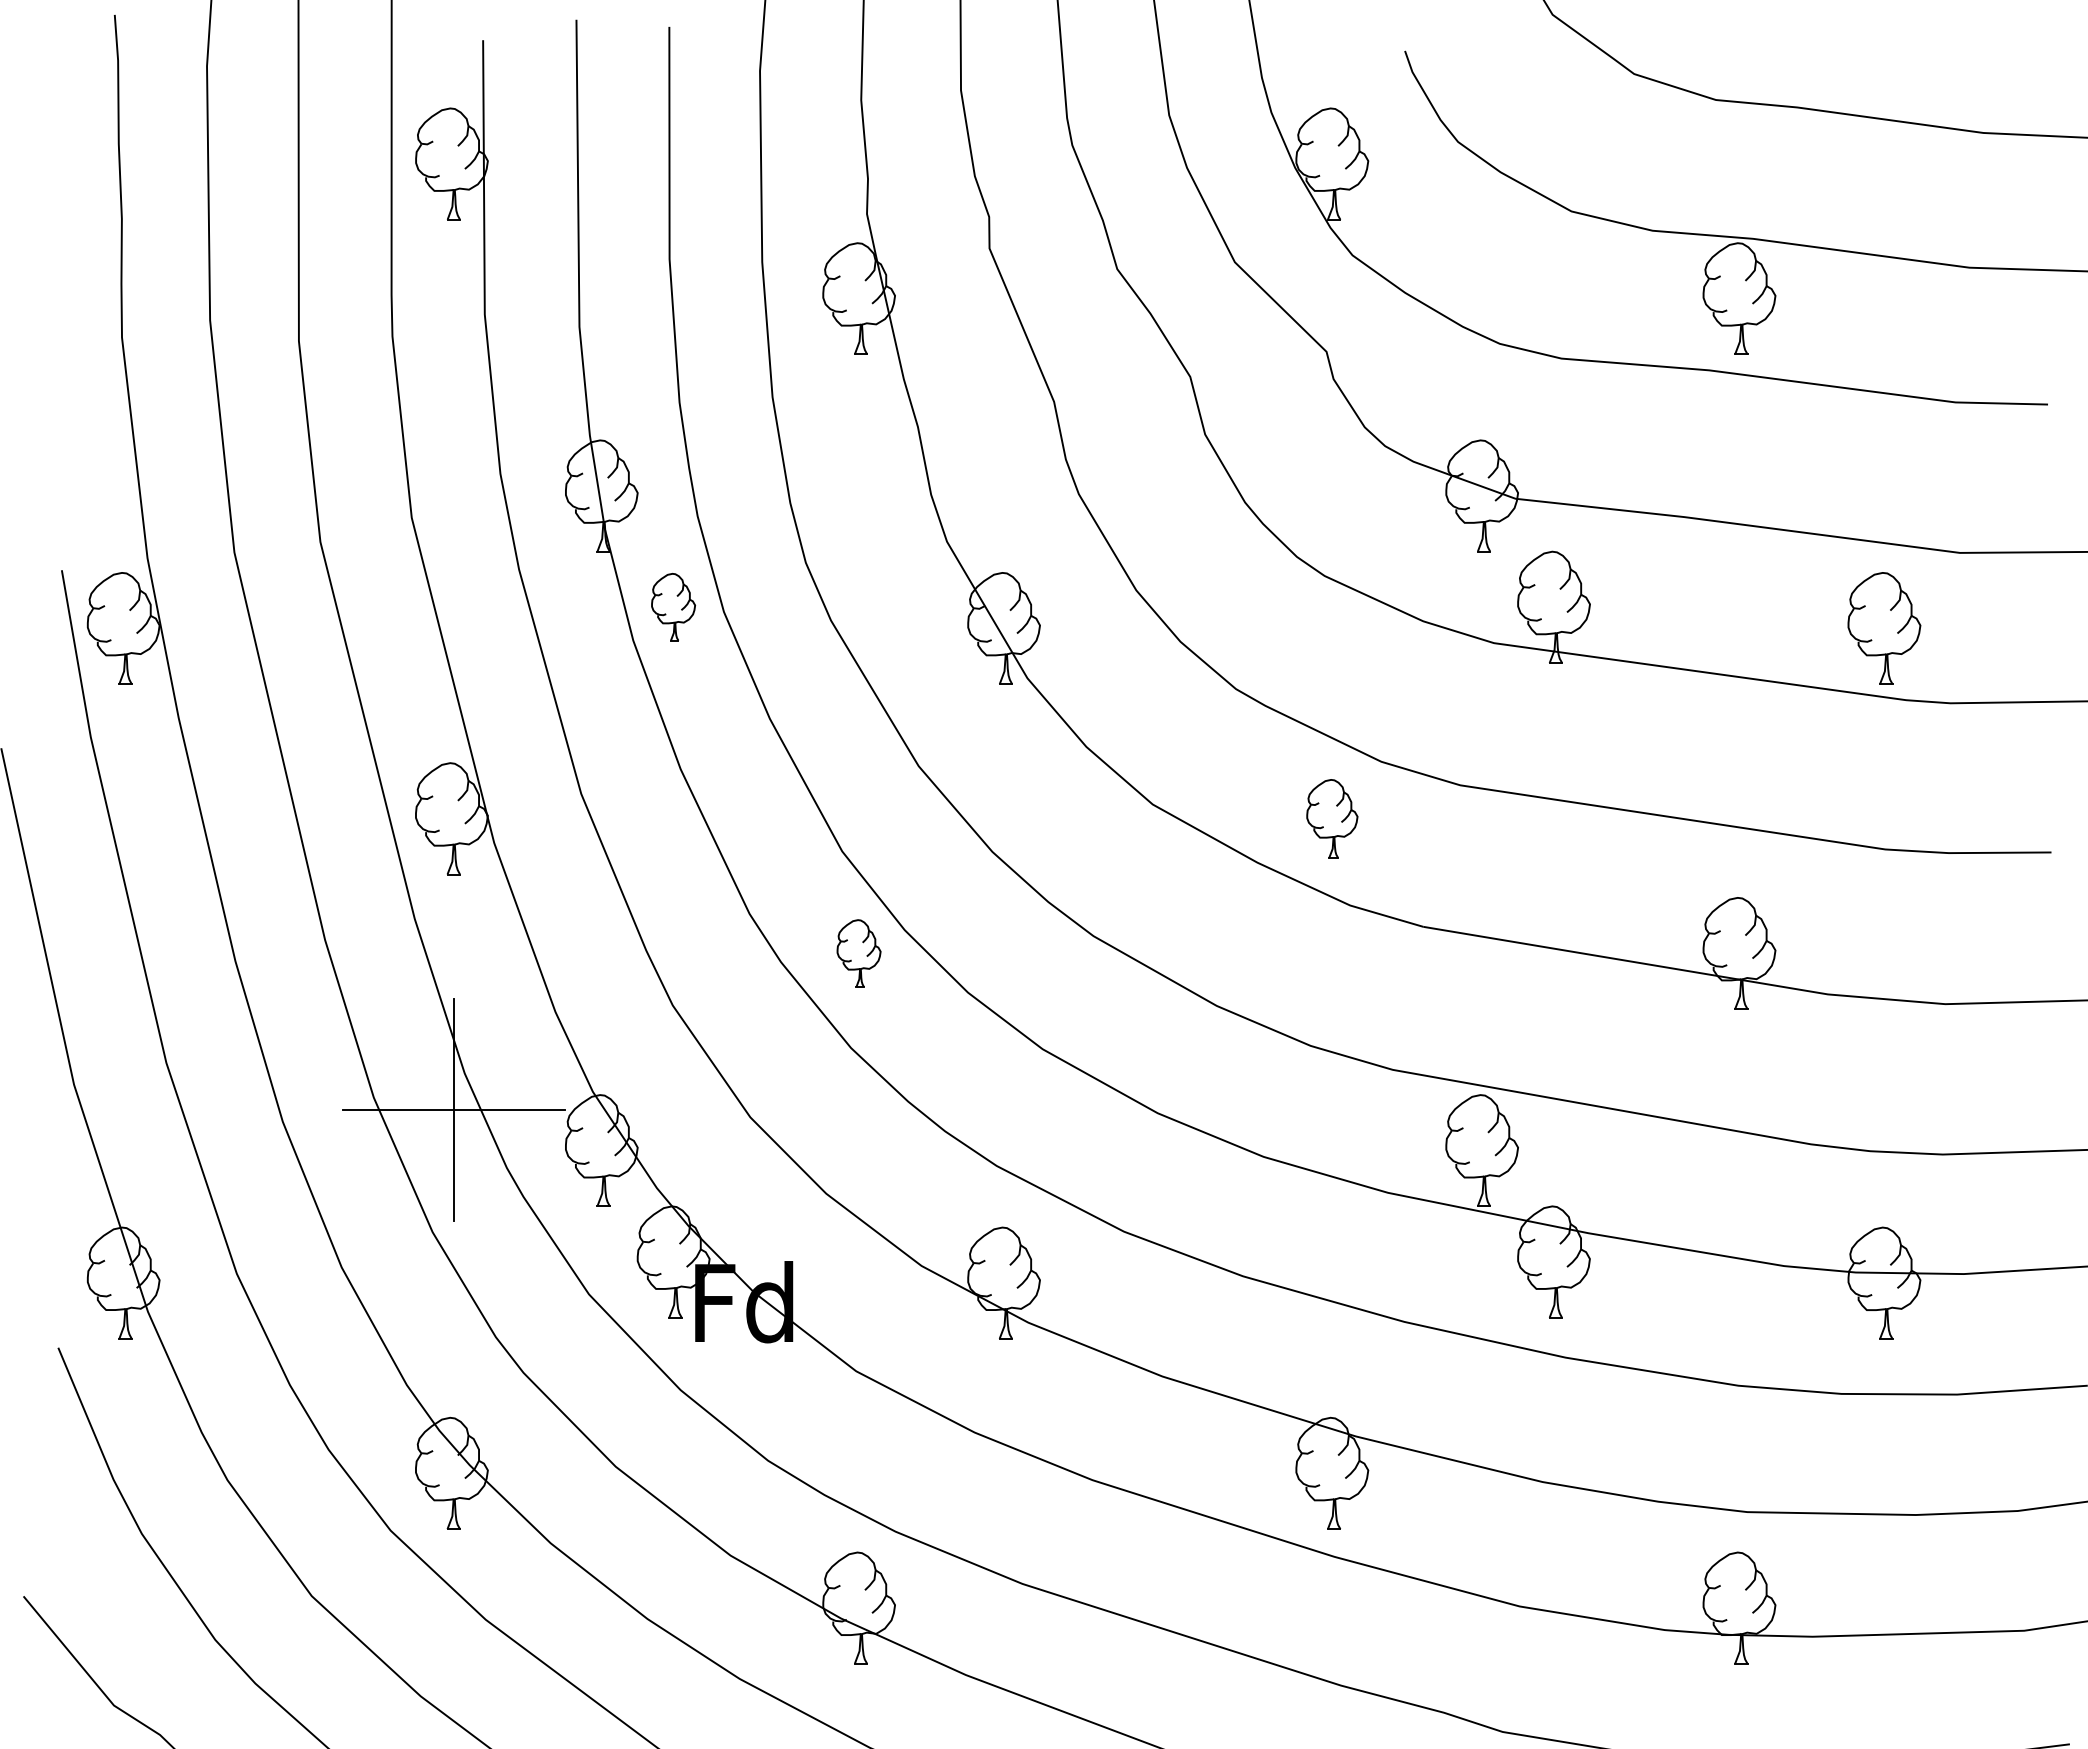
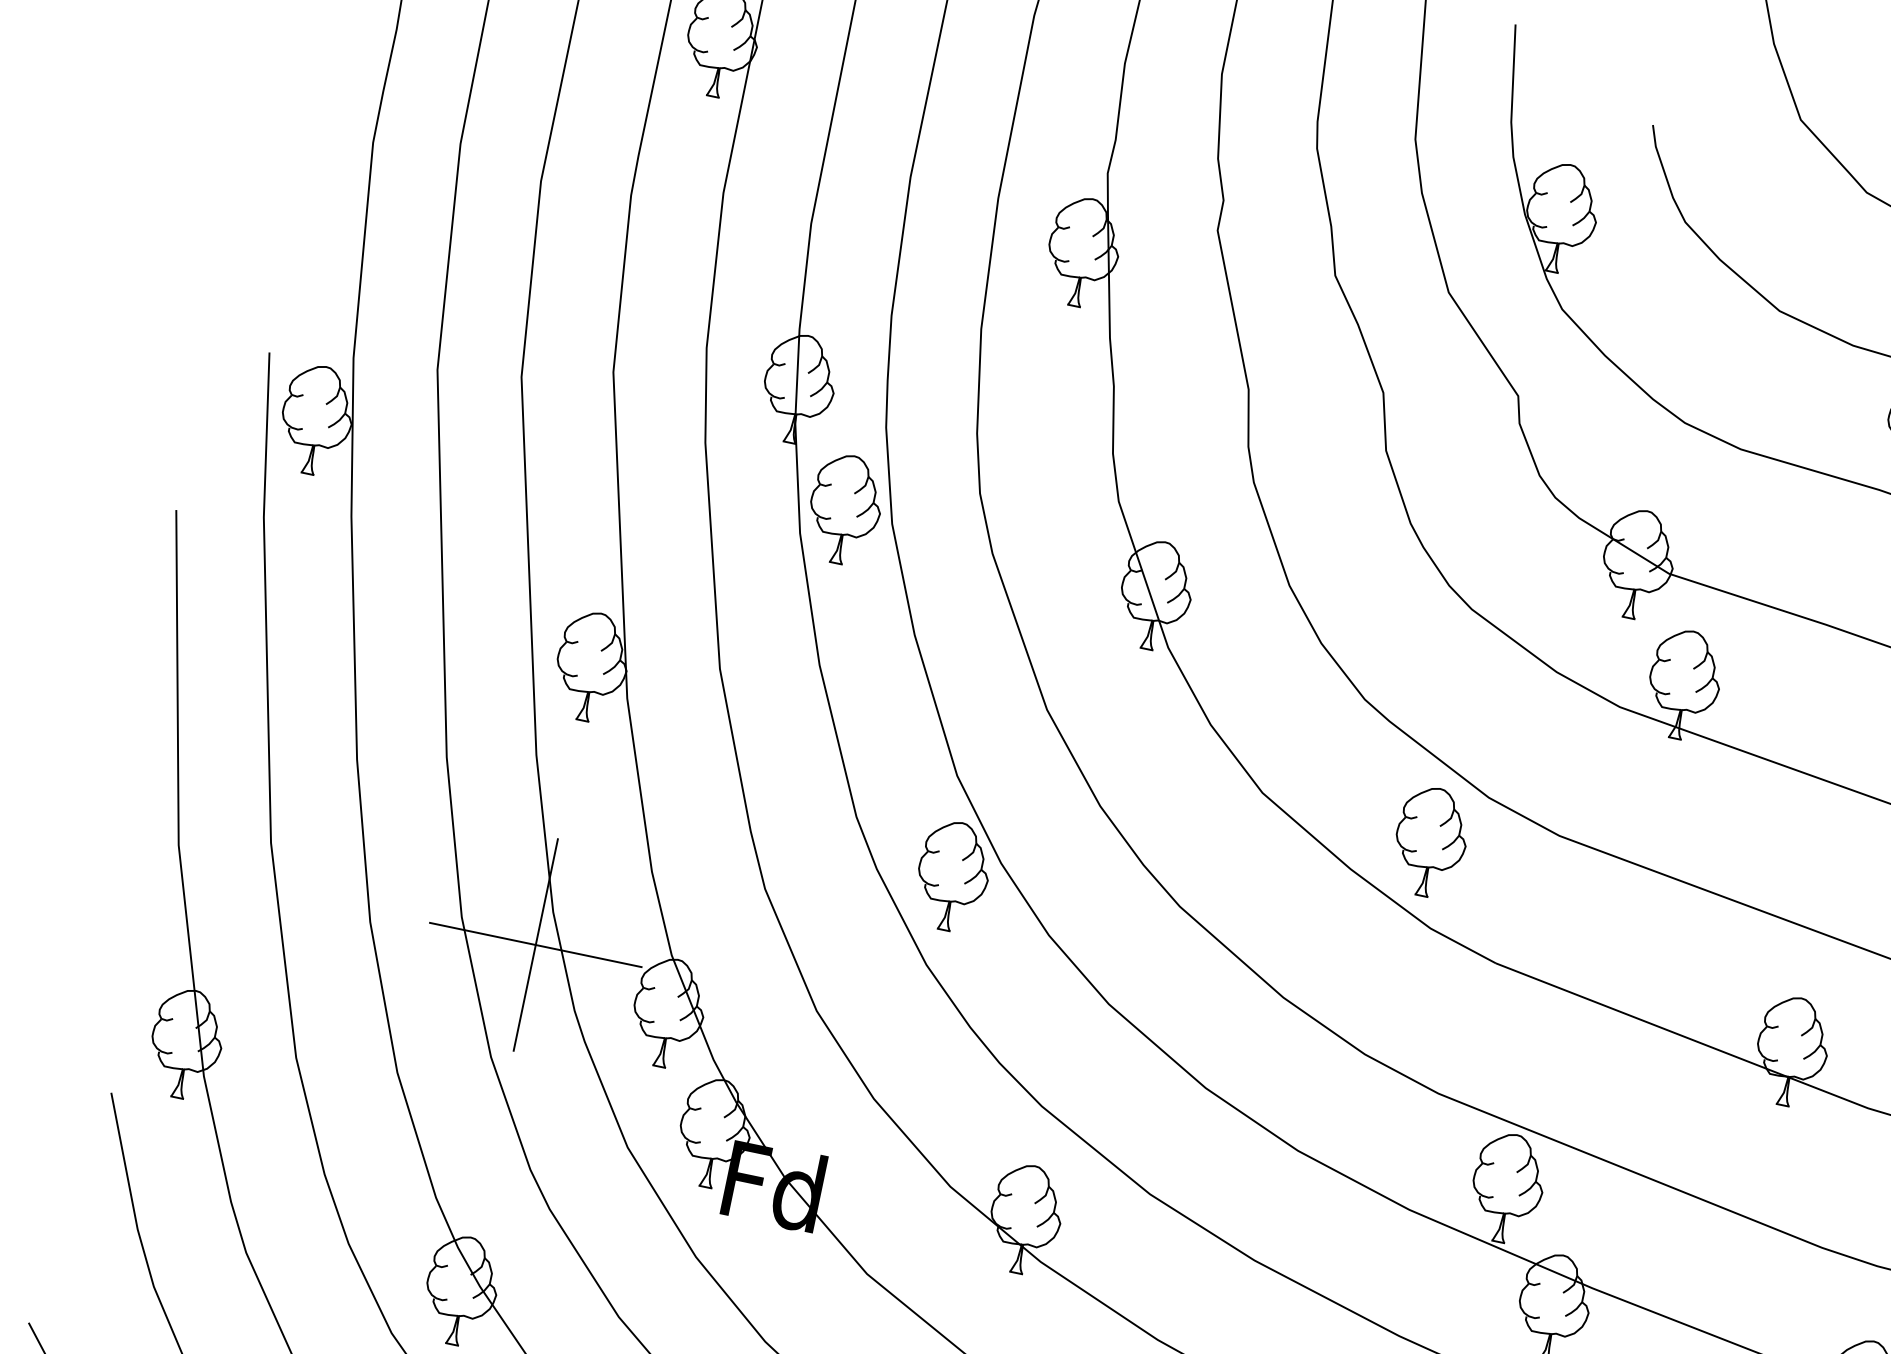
part: (673, 606) -> (845, 508), size x1.67
part: (1332, 818) -> (1431, 842), size x1.43
part: (858, 953) -> (952, 876), size x1.67

